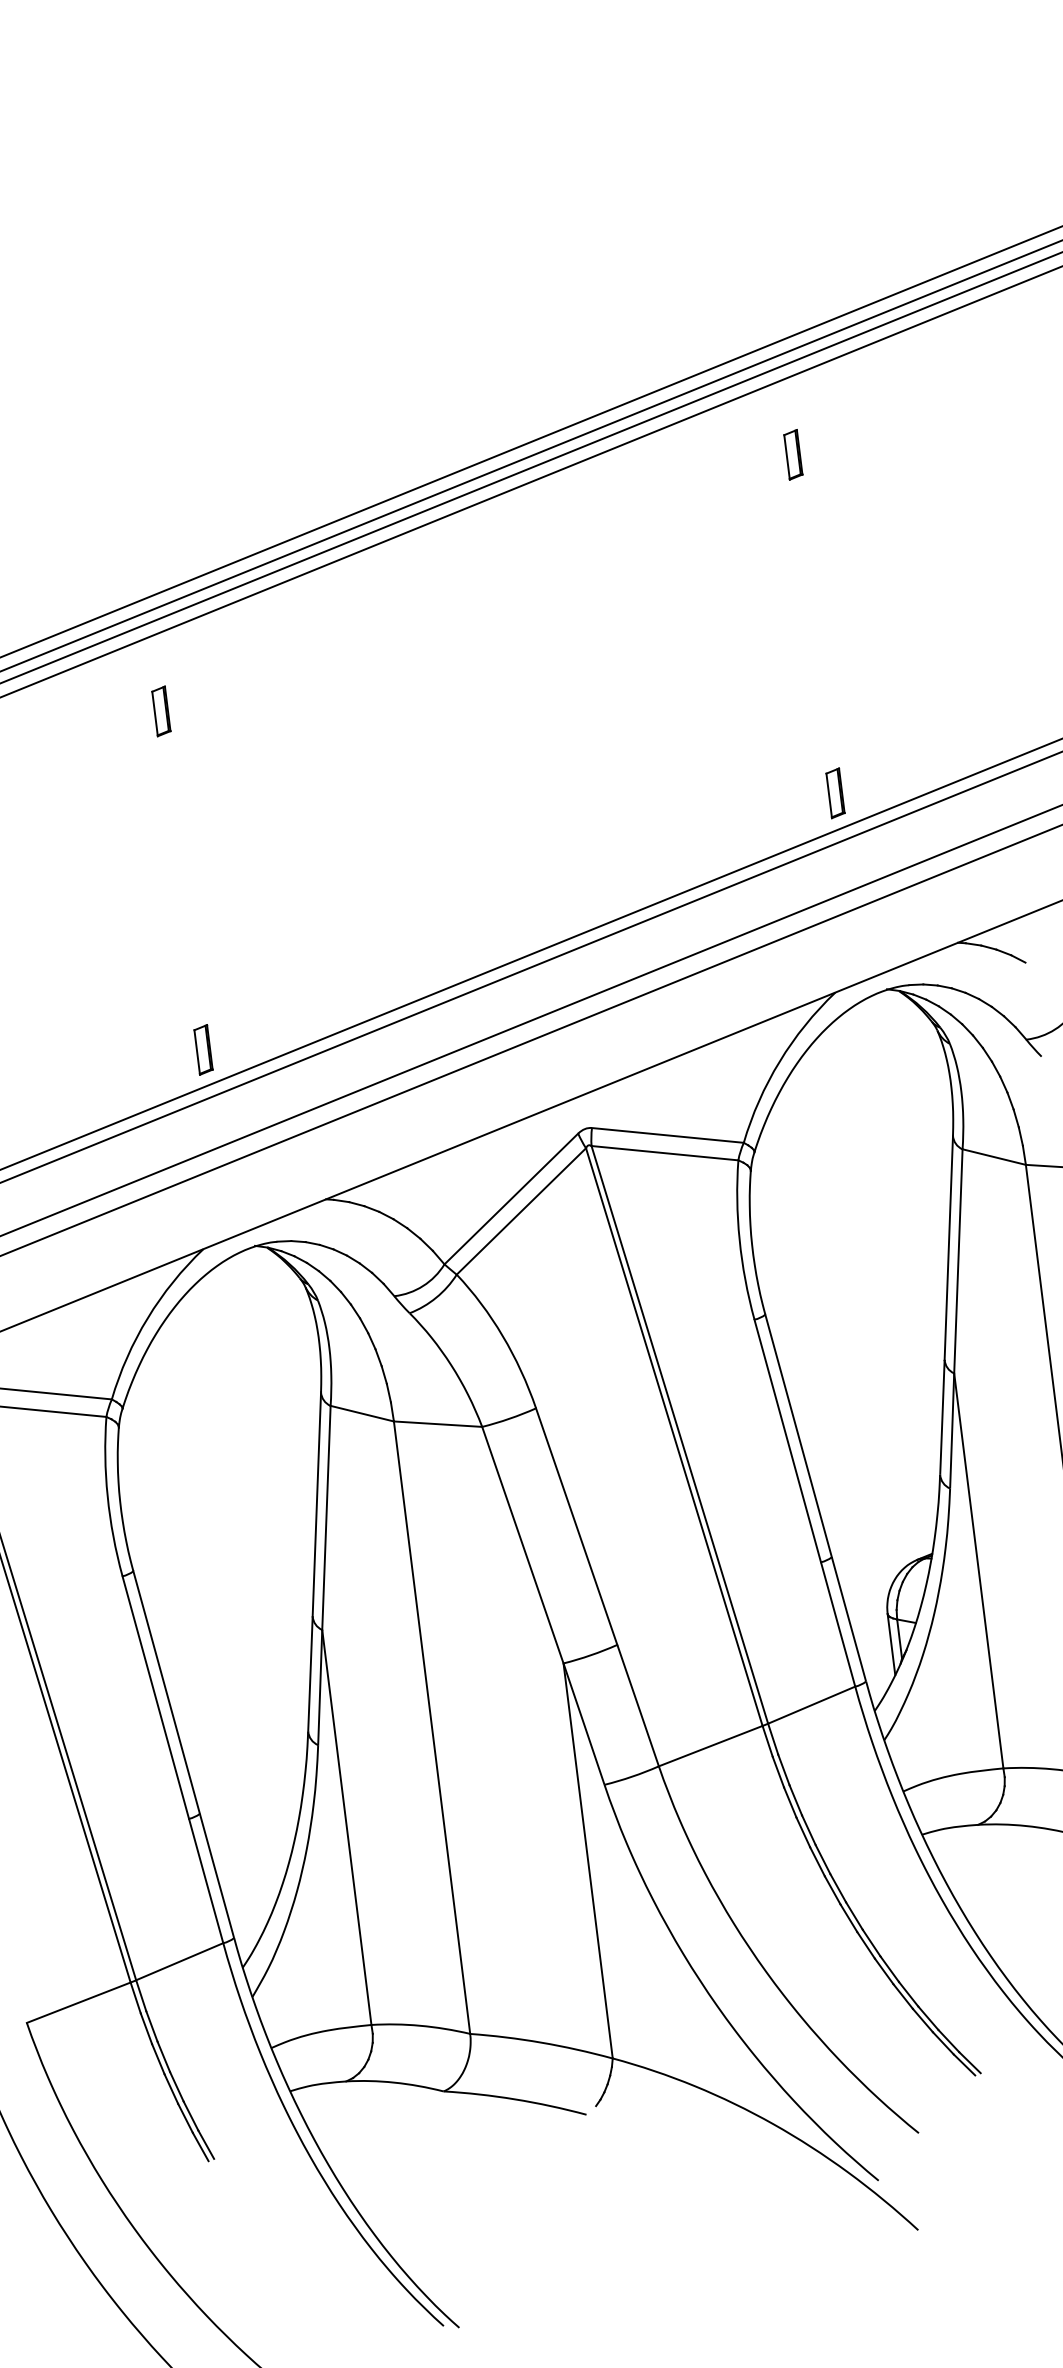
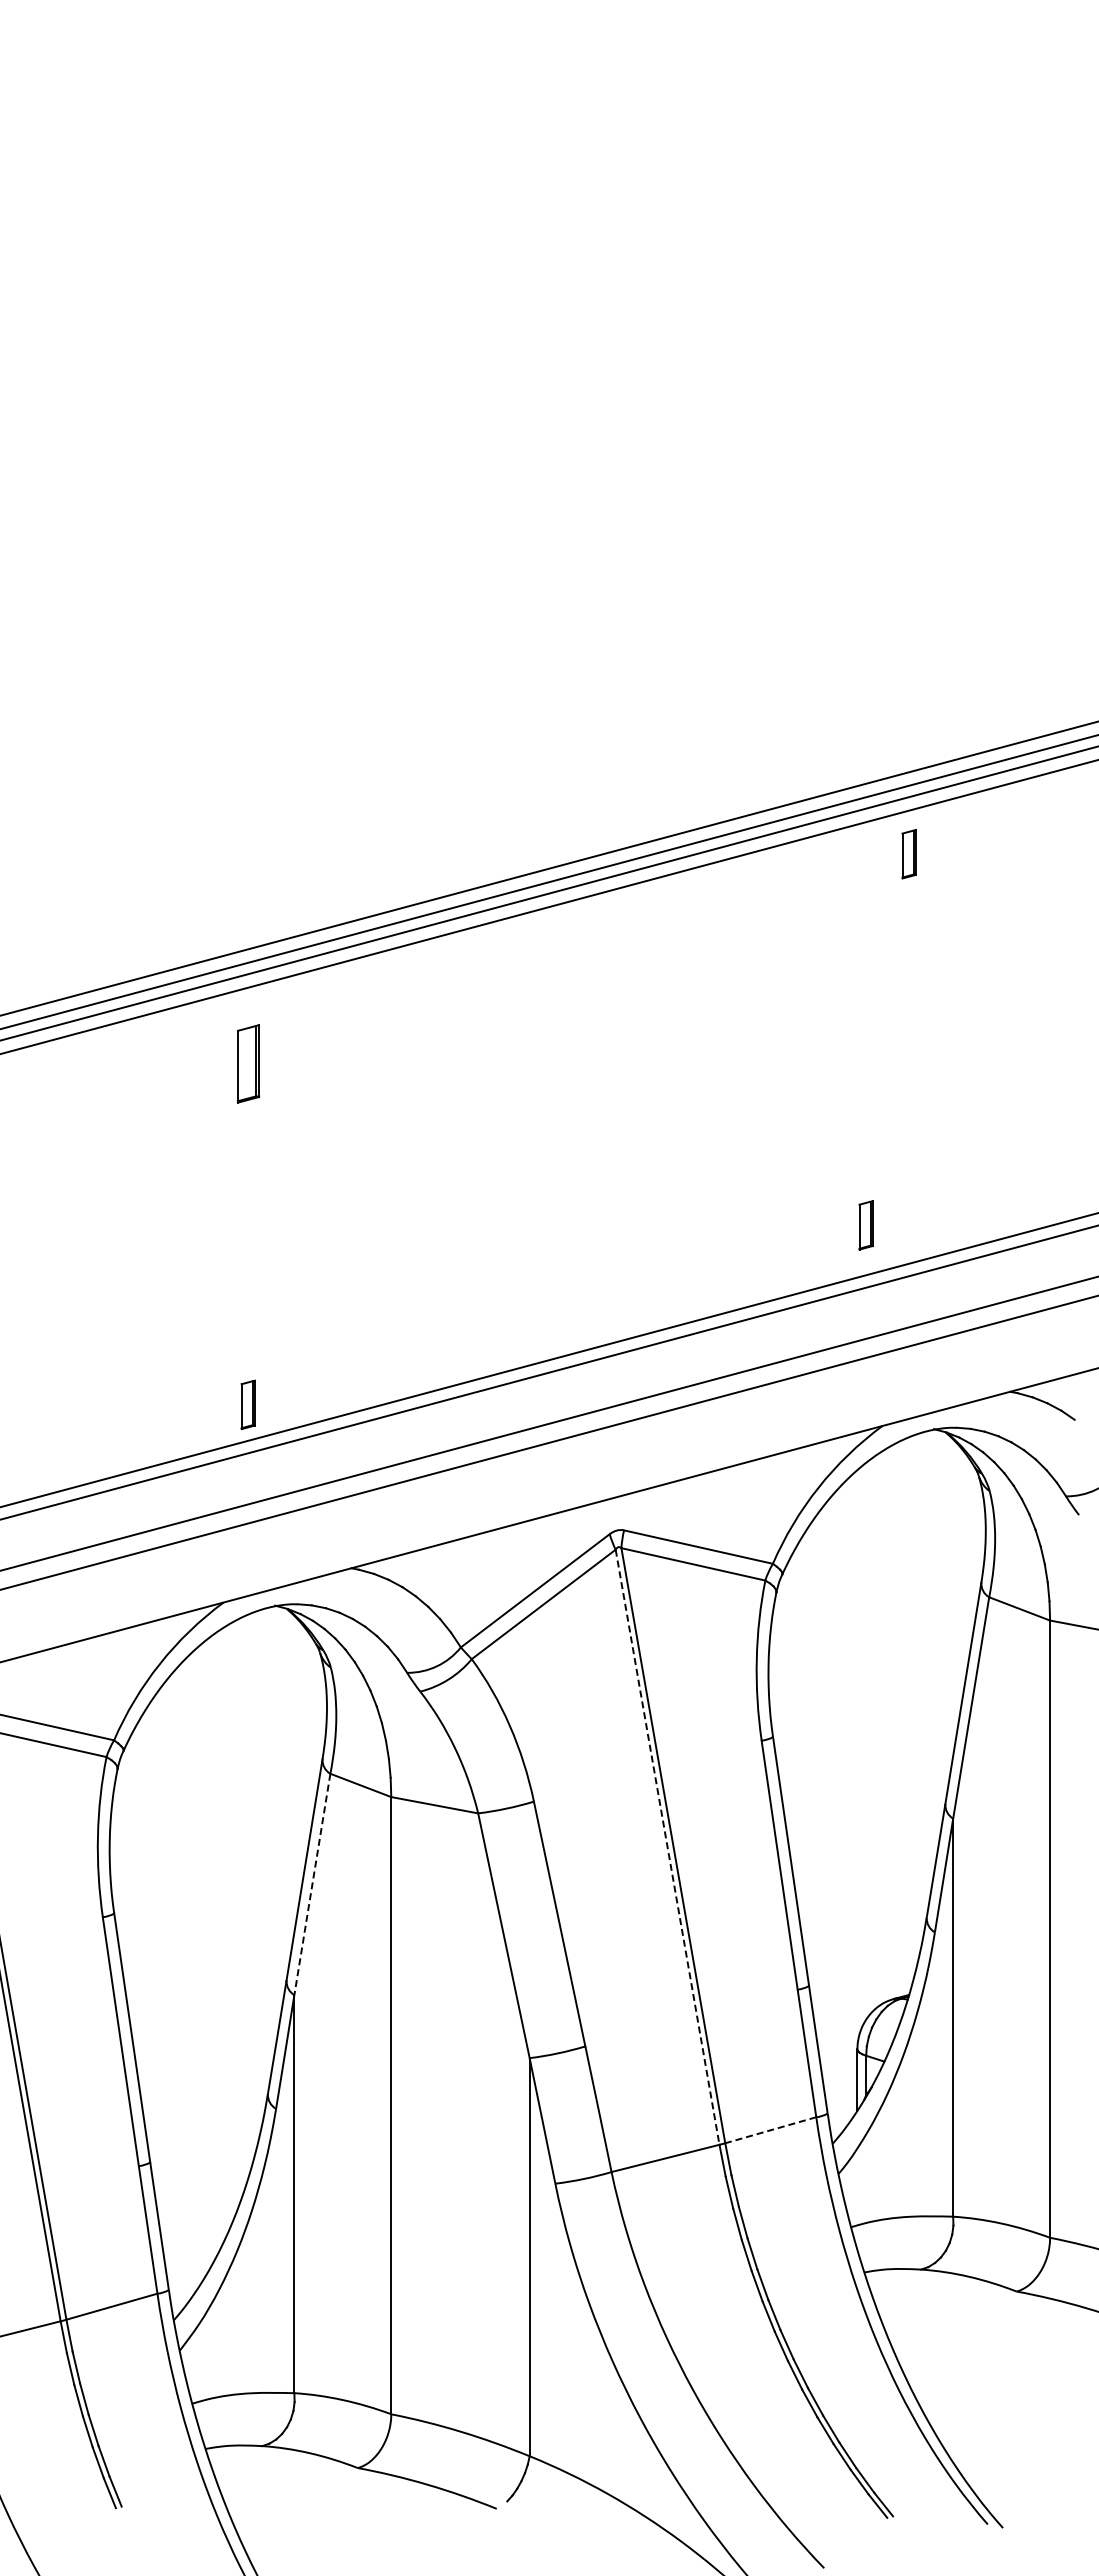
part: (792, 455) -> (908, 854), moved
part: (160, 711) -> (247, 1063), size x1.6
part: (834, 793) -> (865, 1225), moved
line: (674, 1437) -> (667, 1847), solid -> dashed
line: (326, 1517) -> (312, 1884), solid -> dashed
line: (811, 1705) -> (770, 2130), solid -> dashed

